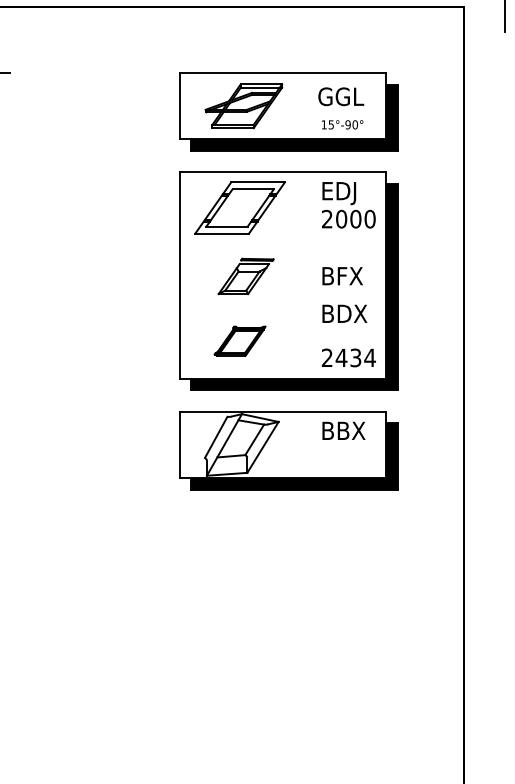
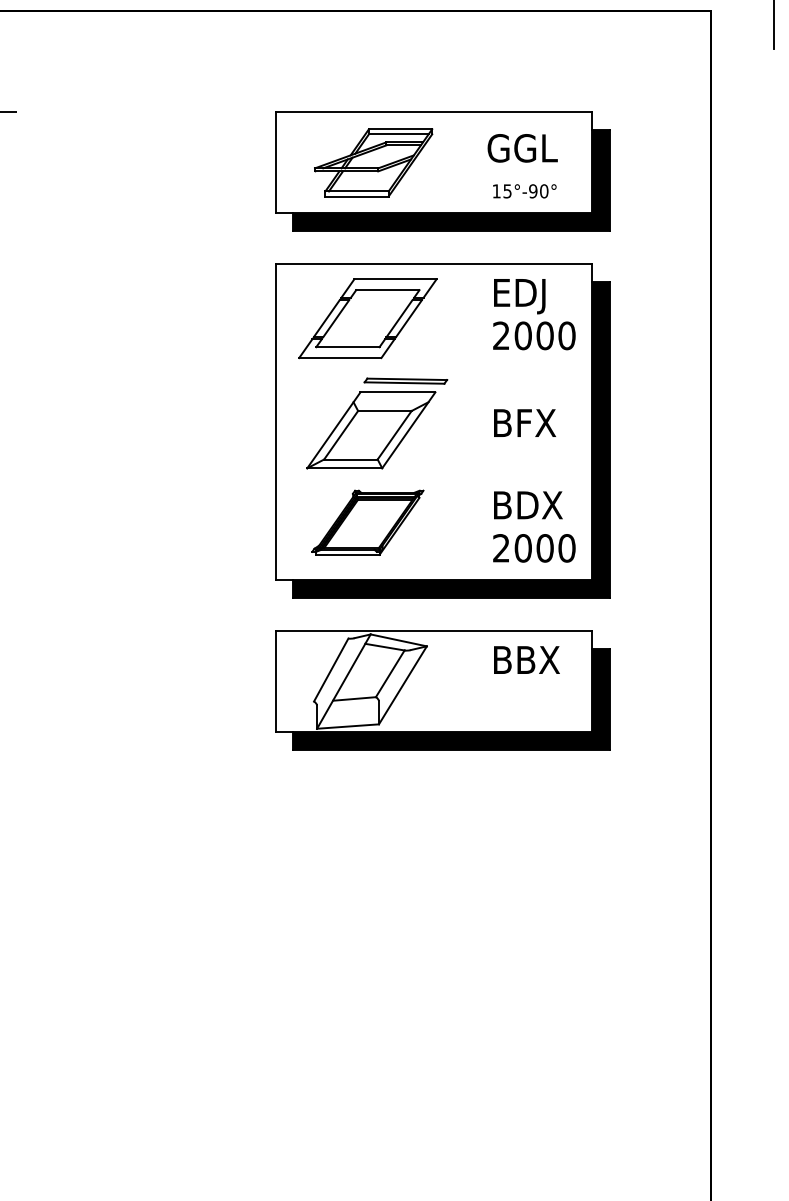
part: (245, 276) -> (376, 423), size x1.67
text: (344, 313) -> (527, 504), moved
part: (239, 341) -> (366, 523), size x1.43
text: (355, 357) -> (544, 547), 2434 -> 2000

